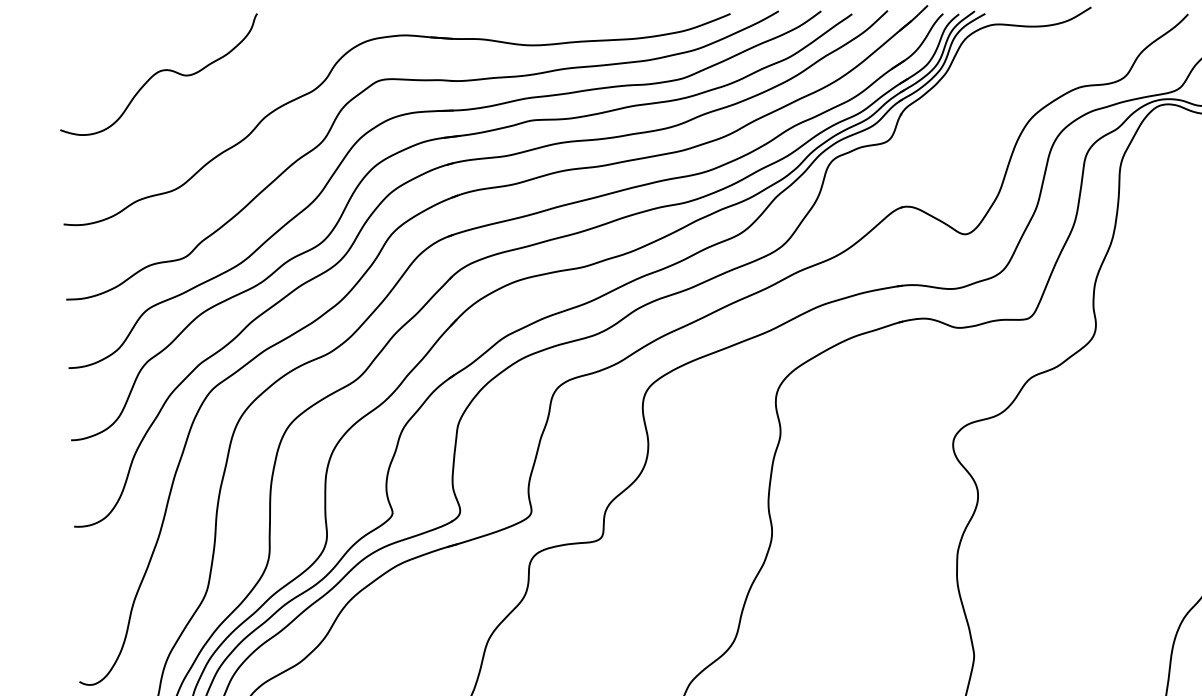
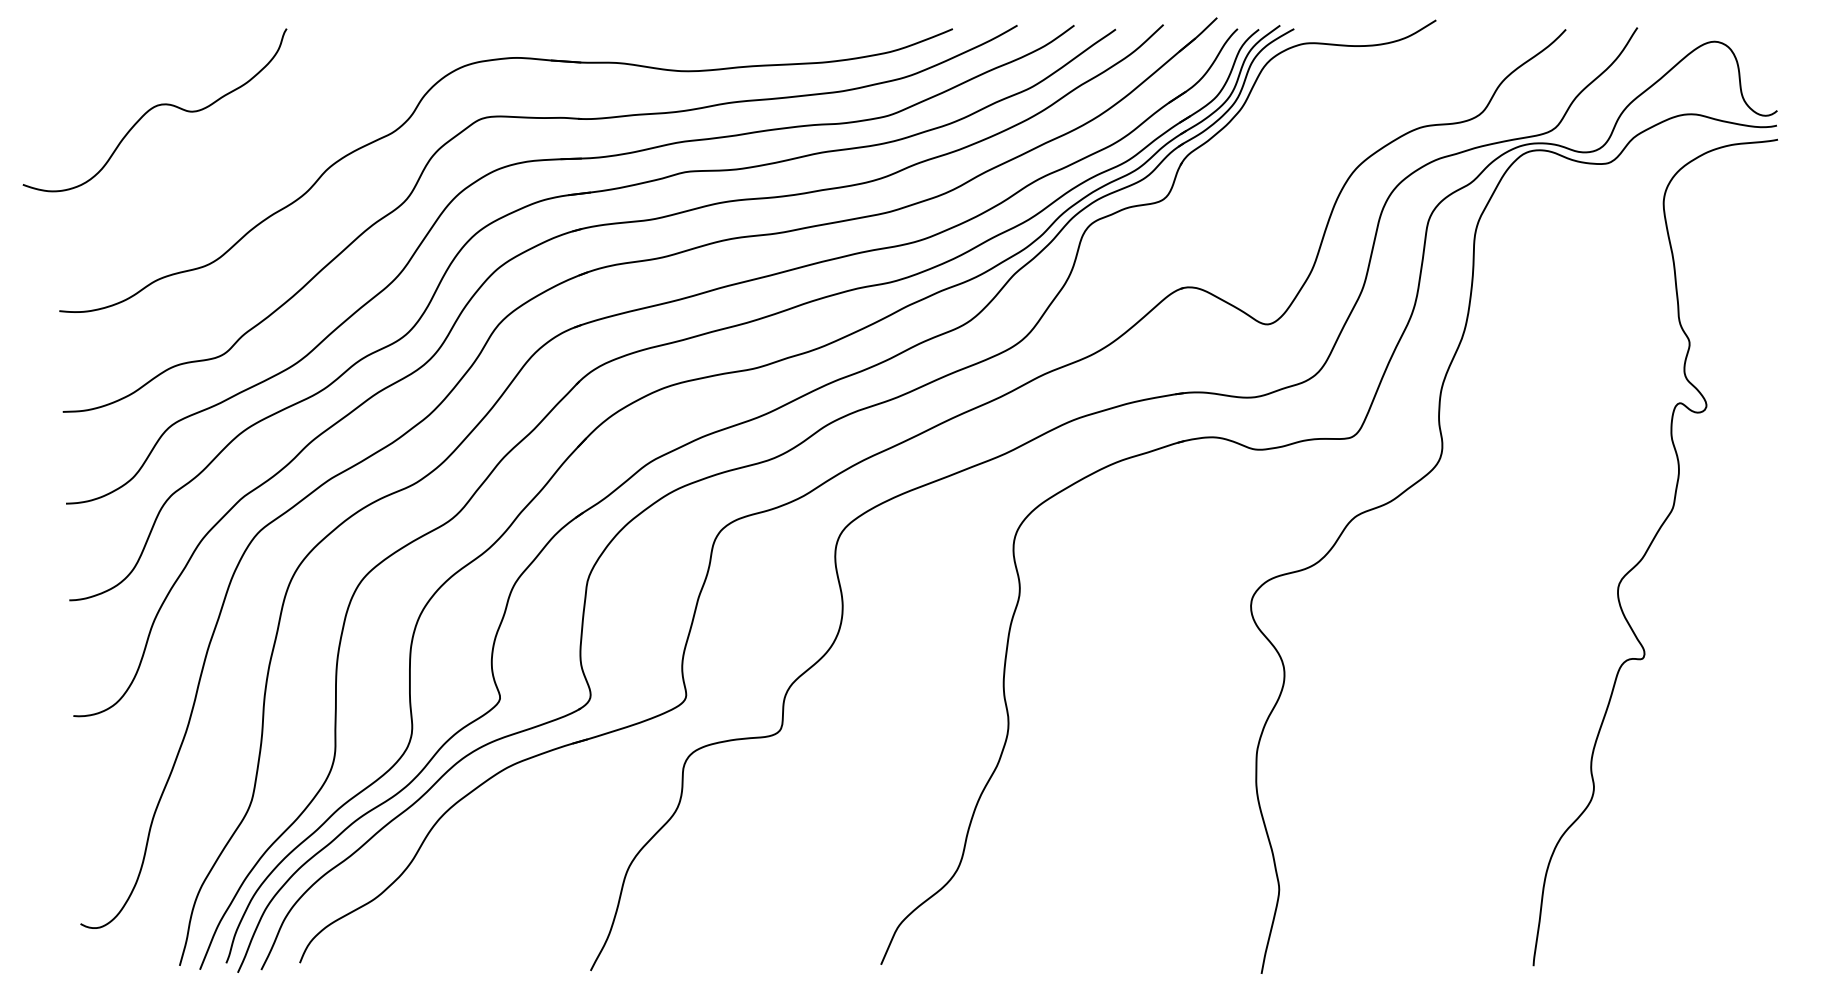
curve: (157, 73) -> (153, 108), moved

